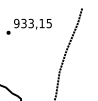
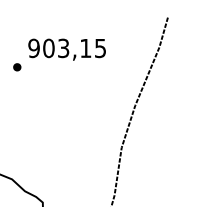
text: (23, 23) -> (47, 48), 933,15 -> 903,15

